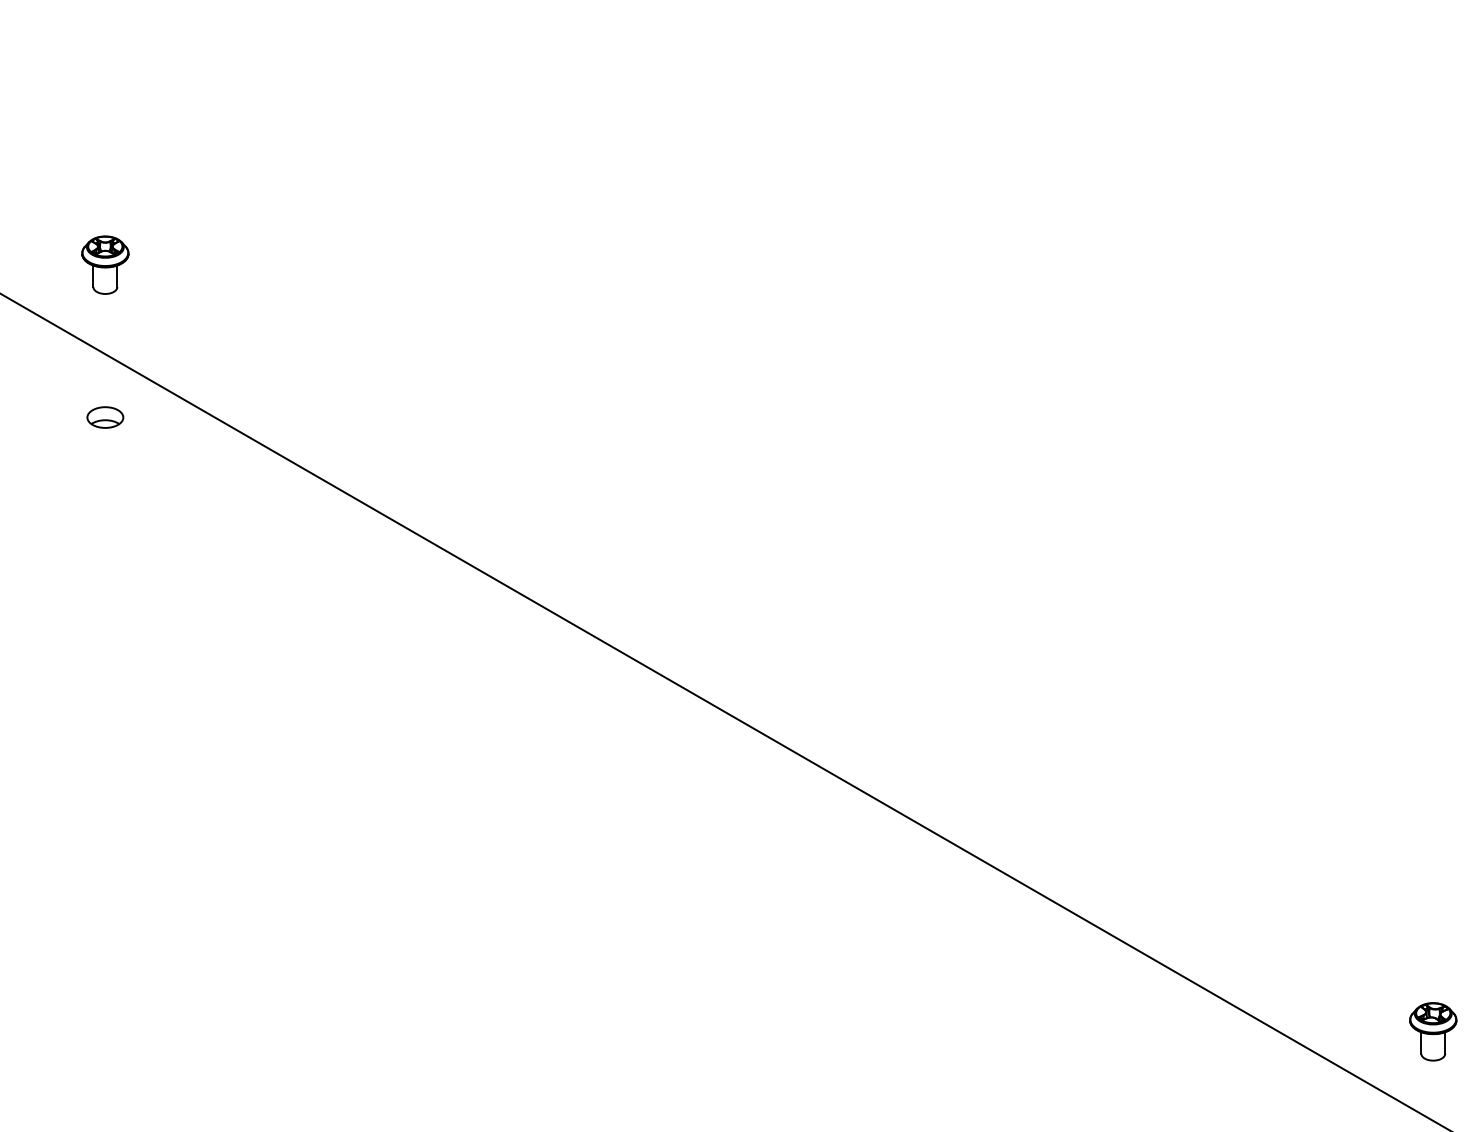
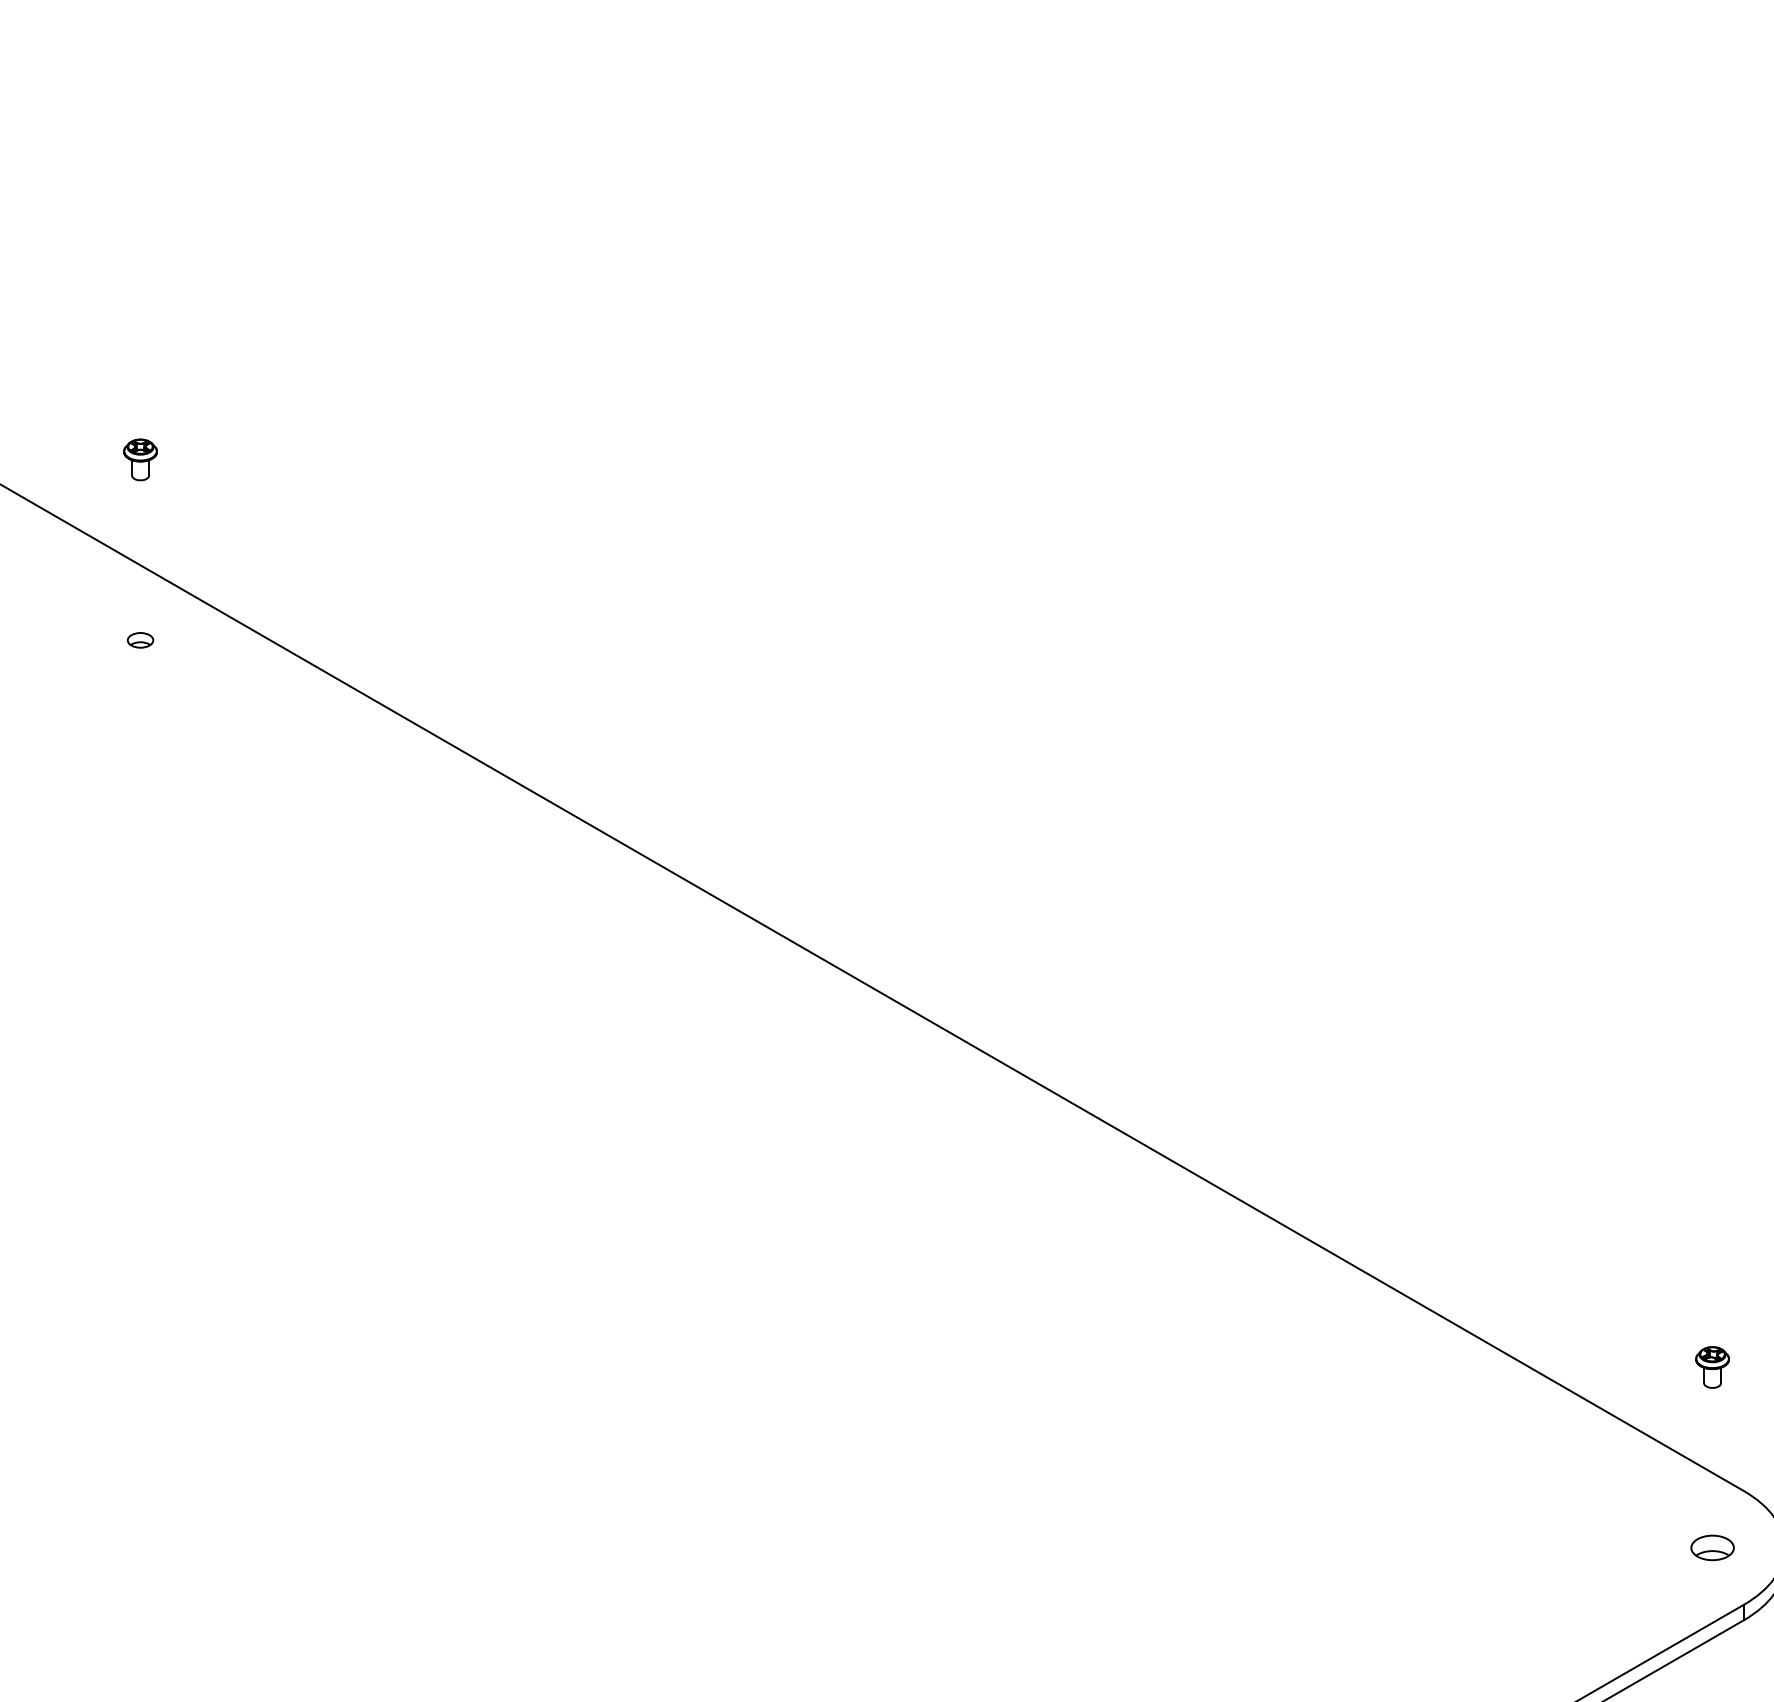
part: (105, 264) -> (140, 459), size x0.6
part: (105, 417) -> (140, 640), size x0.6
part: (1433, 1031) -> (1712, 1367), size x0.6

